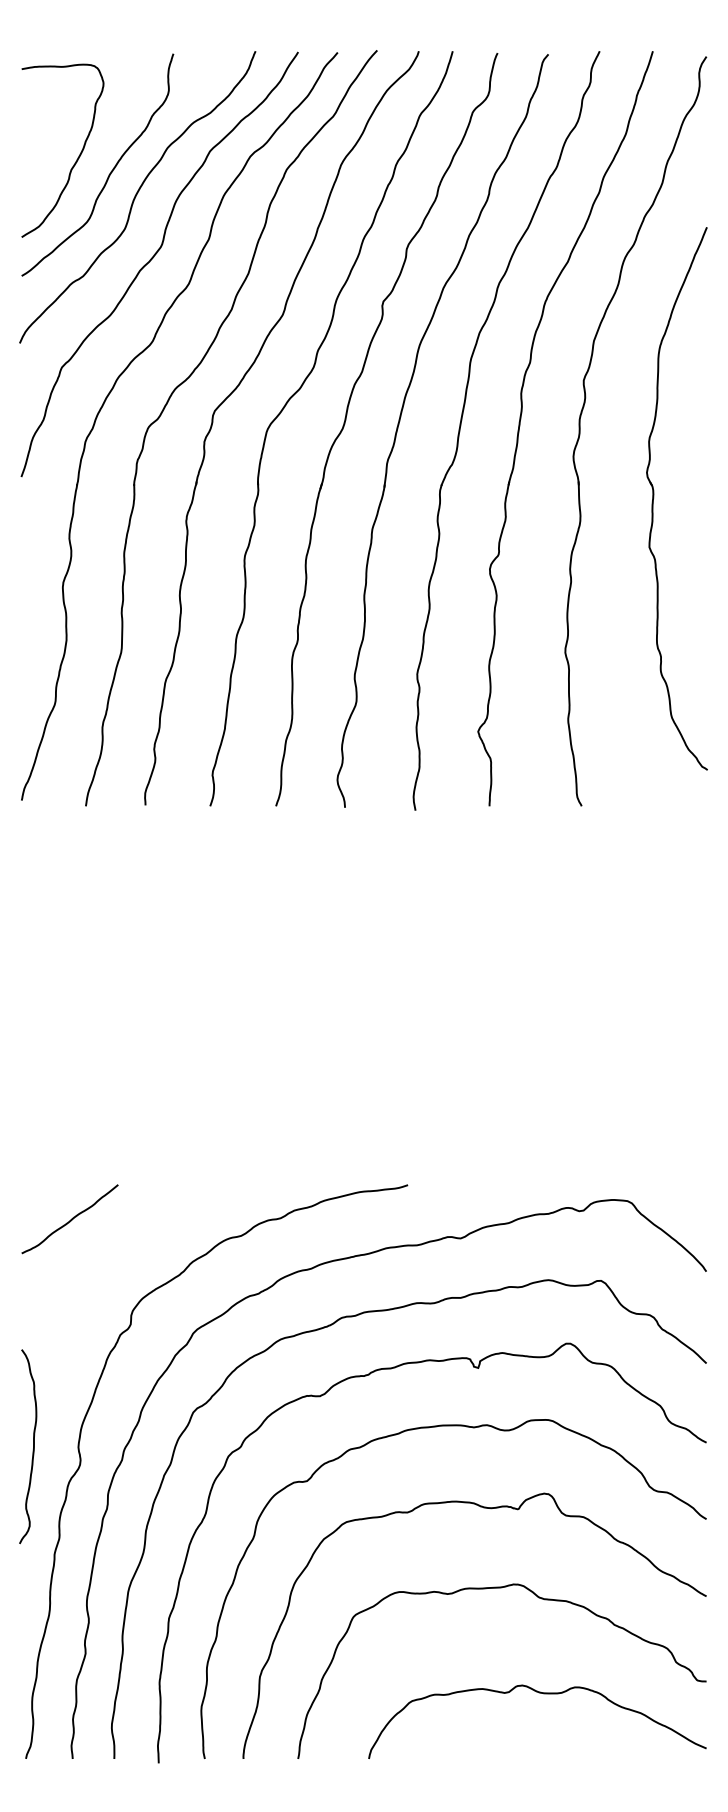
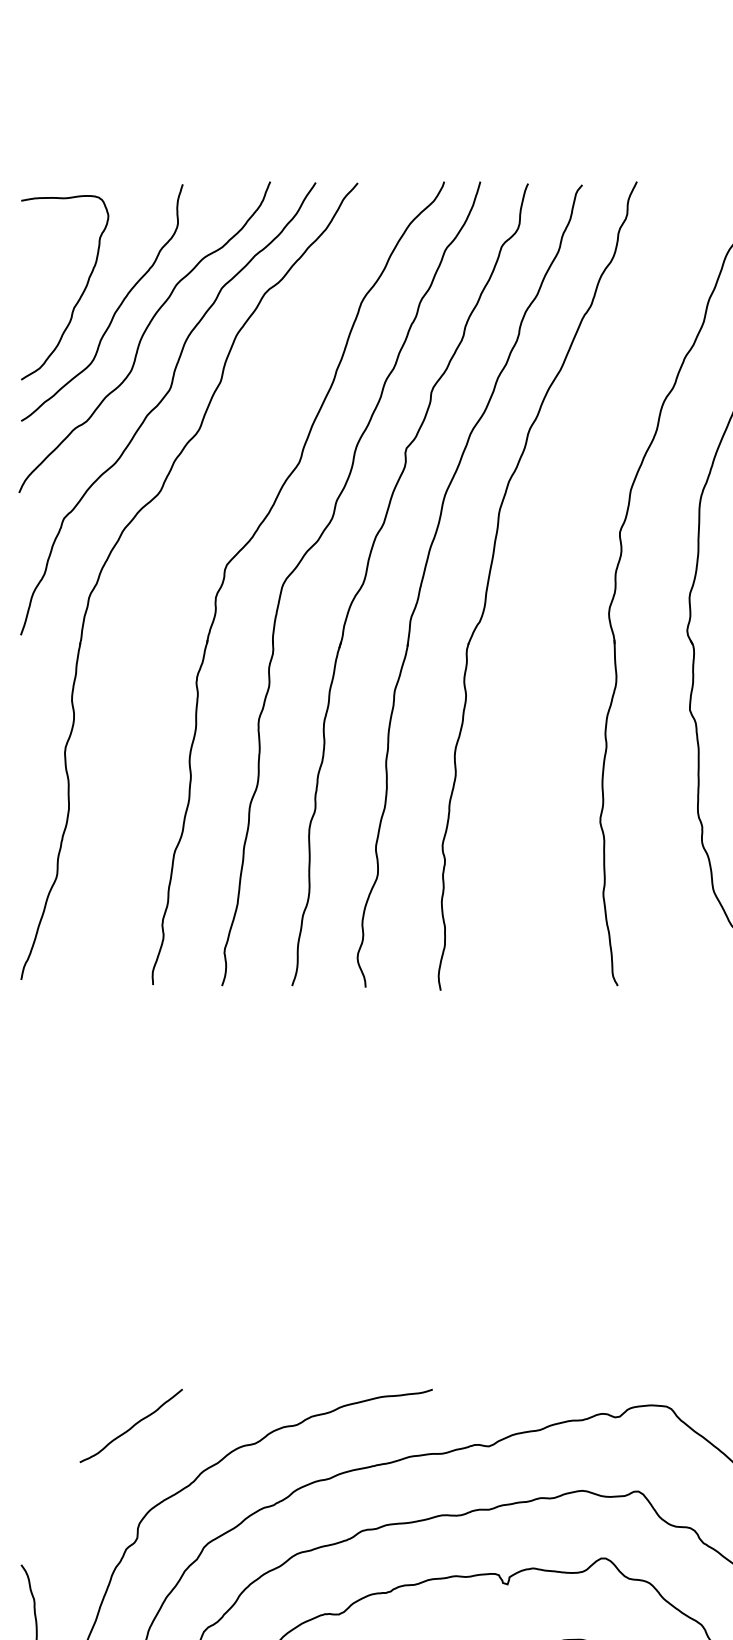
part: (189, 378) -> (199, 530), removed
part: (521, 419) -> (553, 573), removed
curve: (70, 1219) -> (131, 1426), moved

